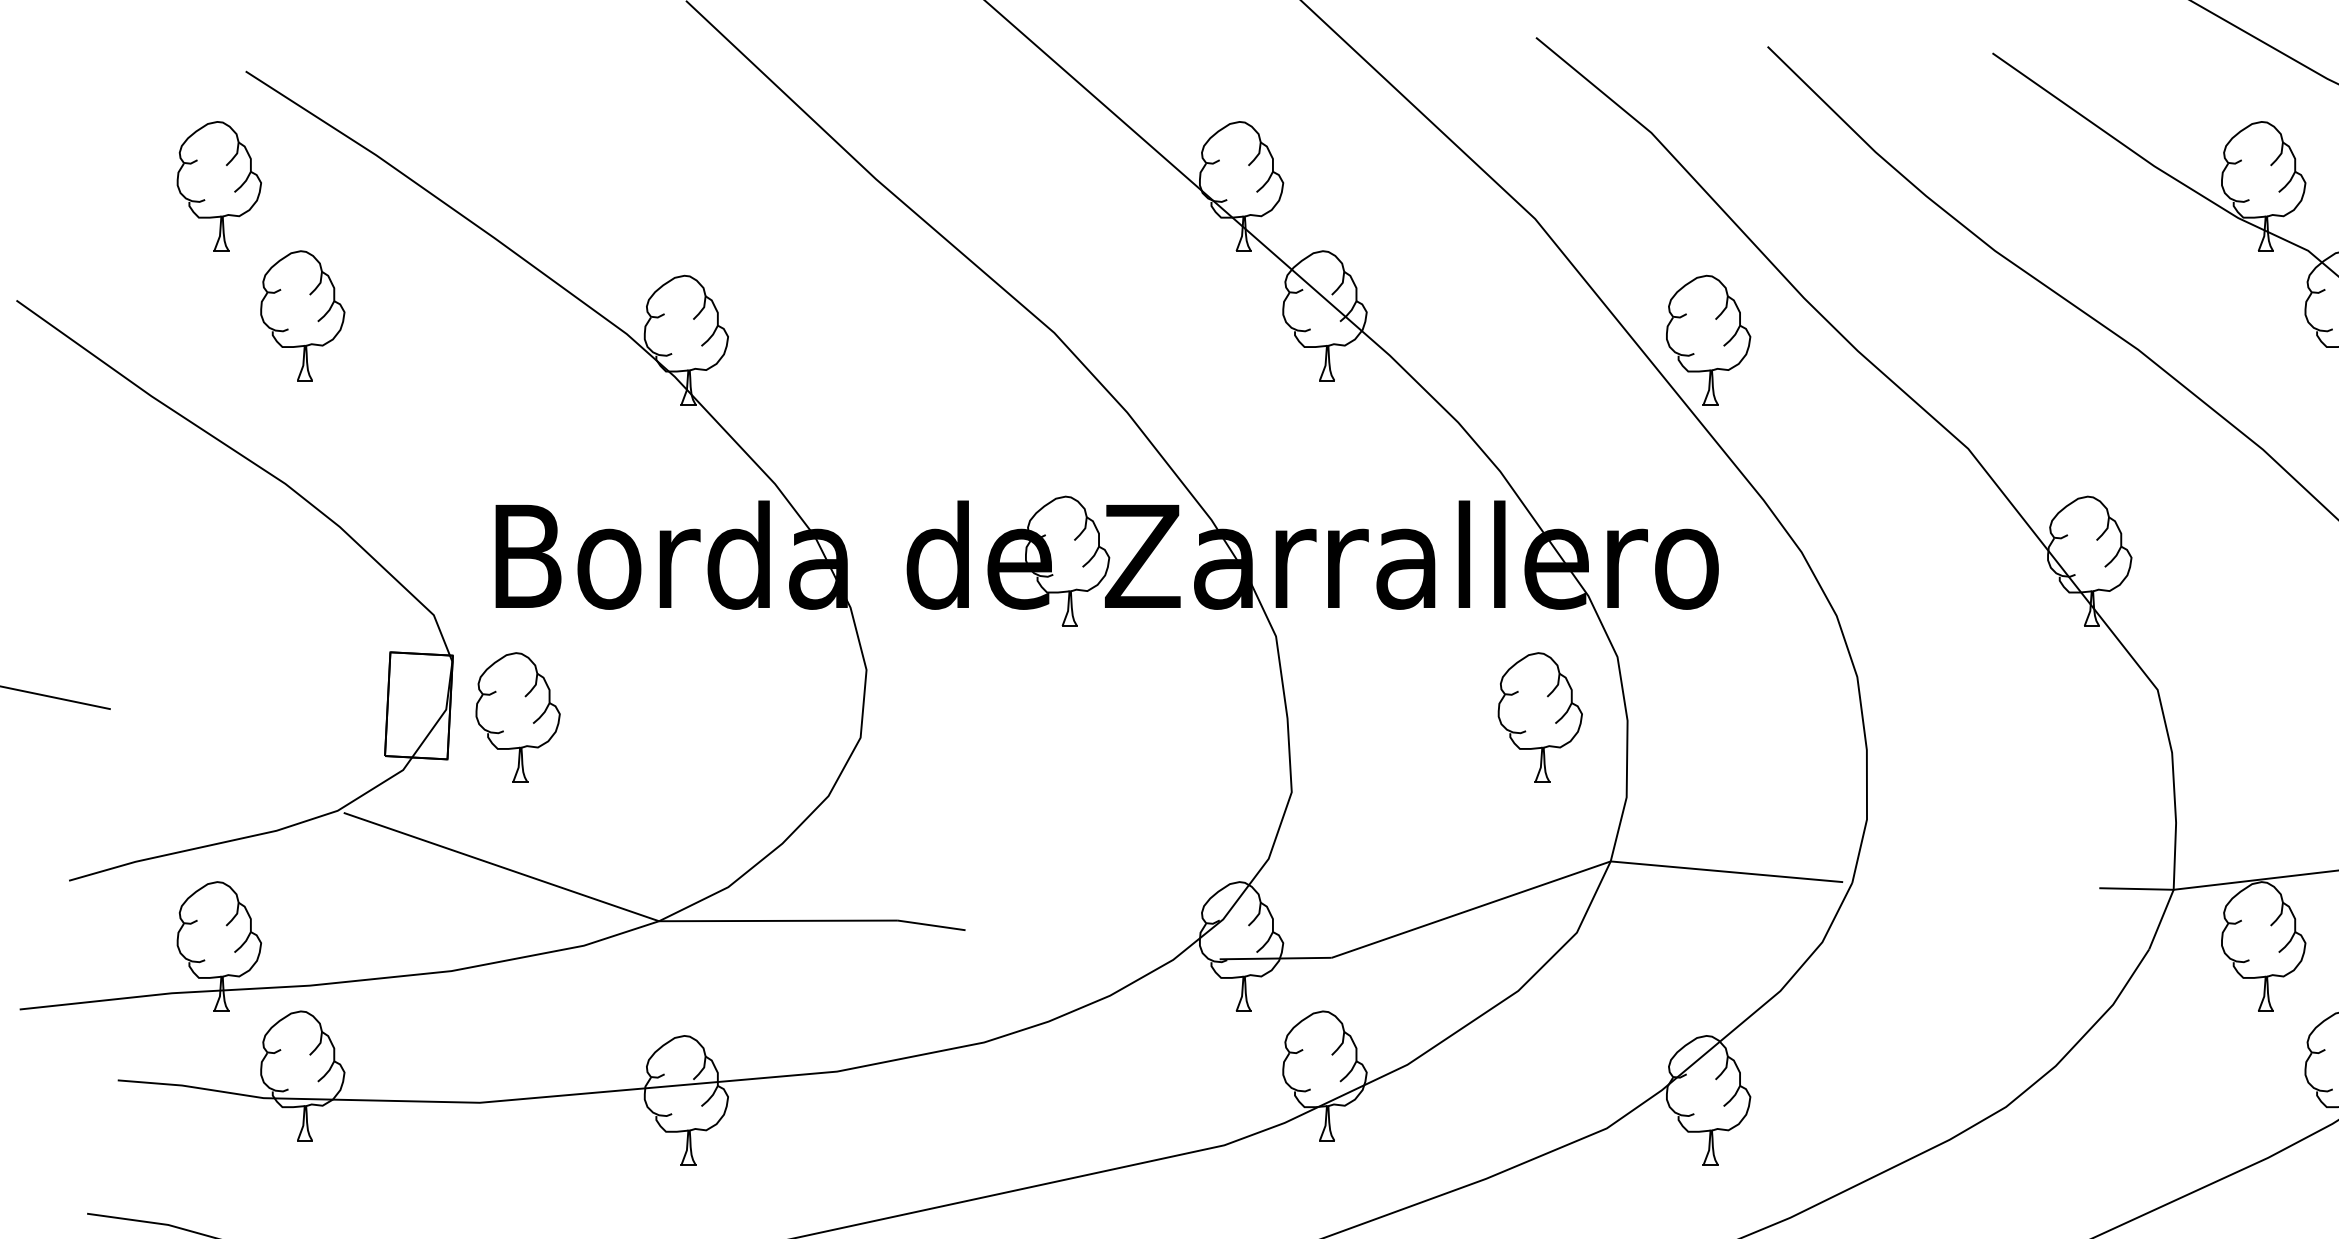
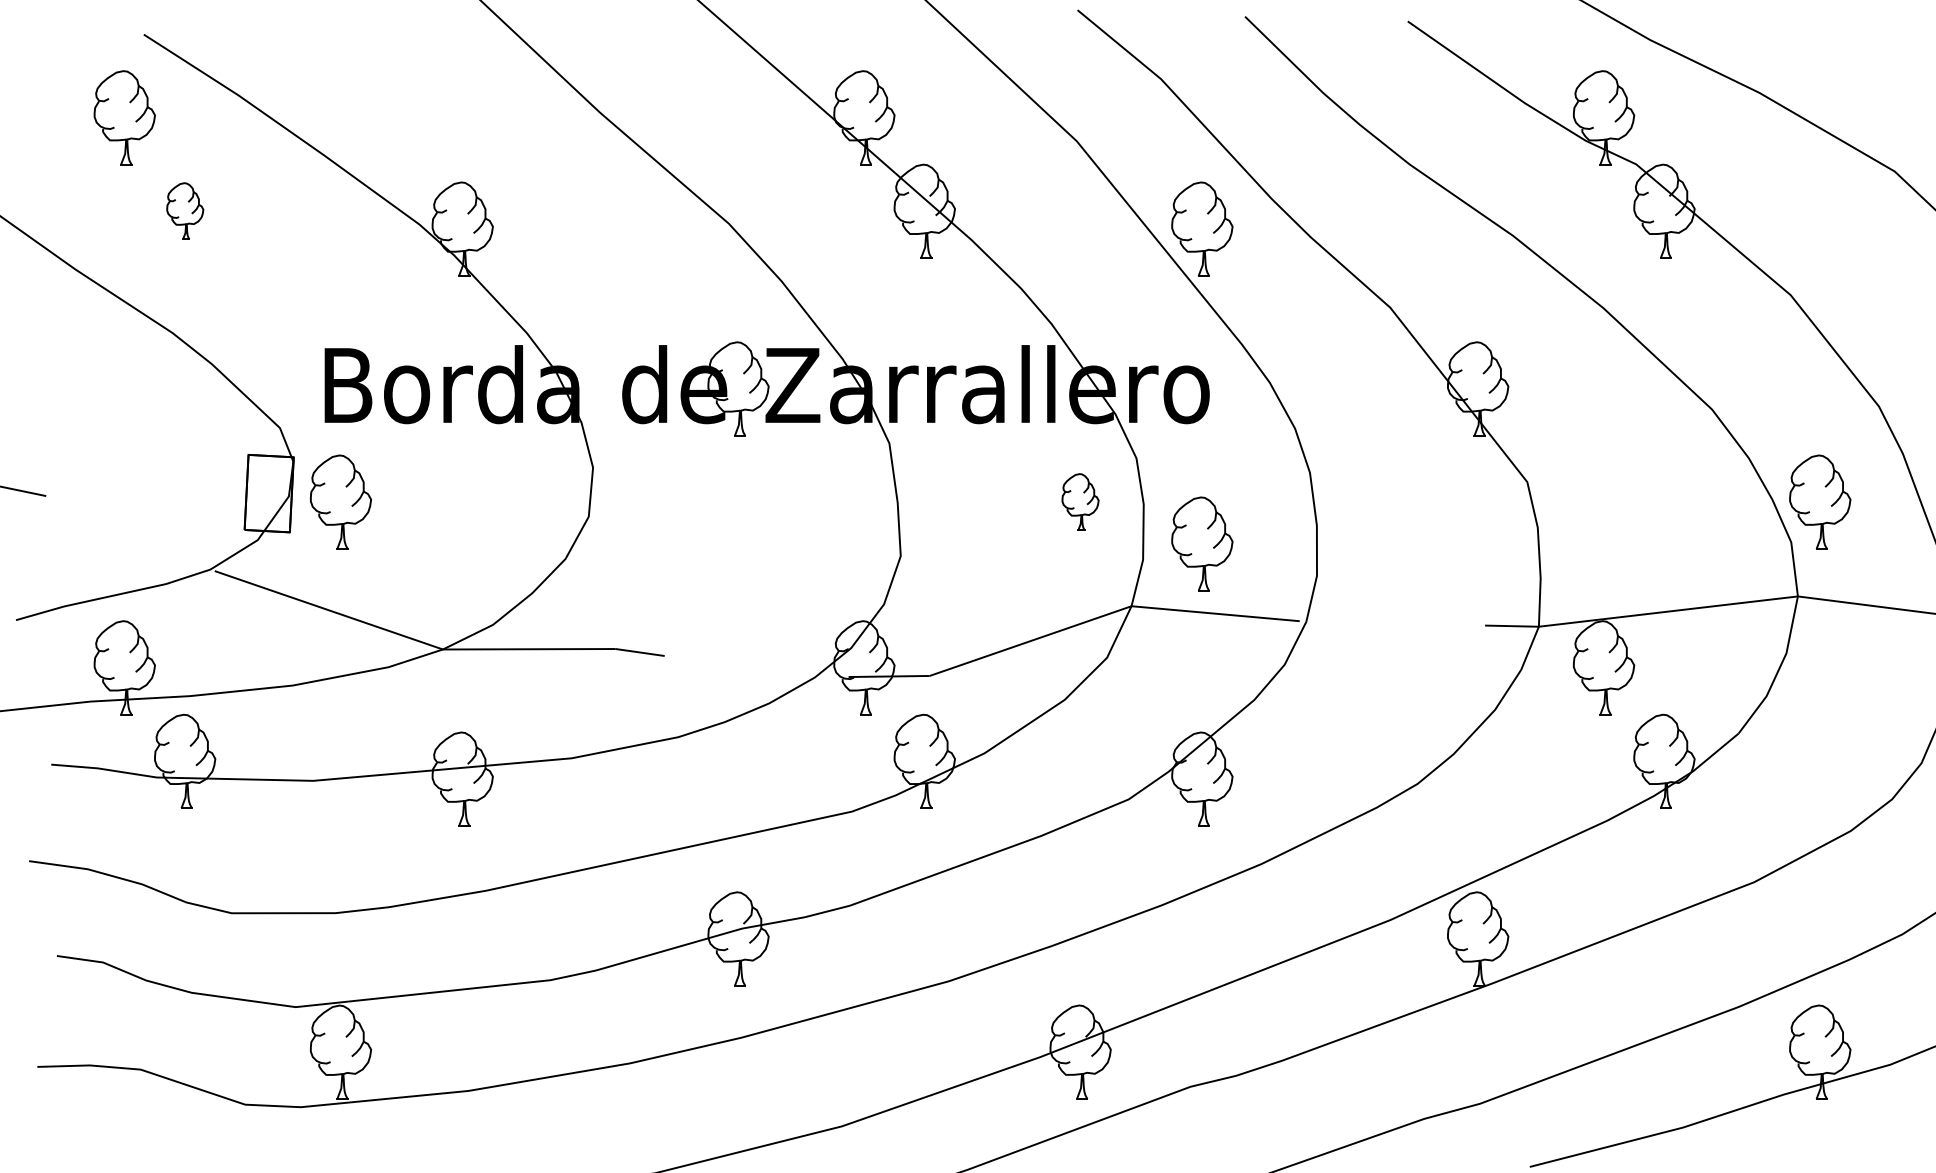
part: (303, 314) -> (185, 210), size x0.6
part: (1540, 716) -> (1080, 501), size x0.6
part: (1708, 774) -> (1202, 543), added

